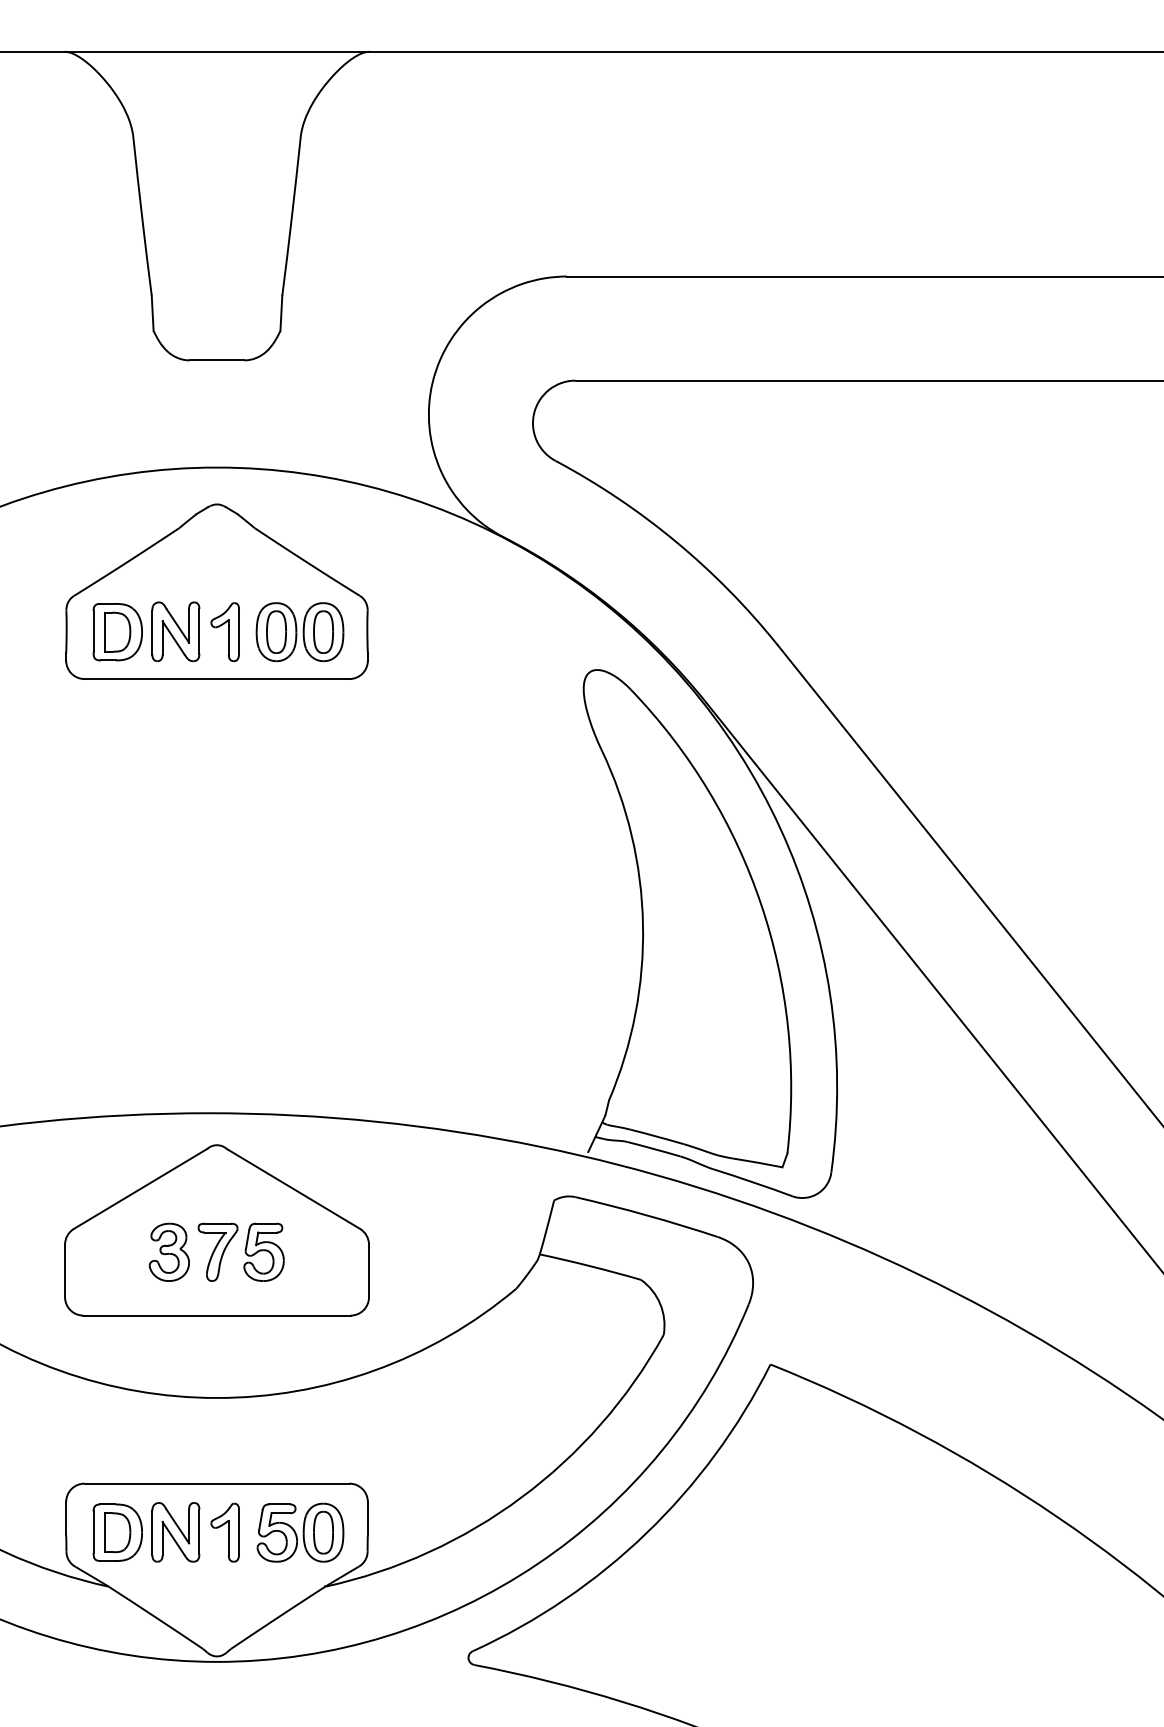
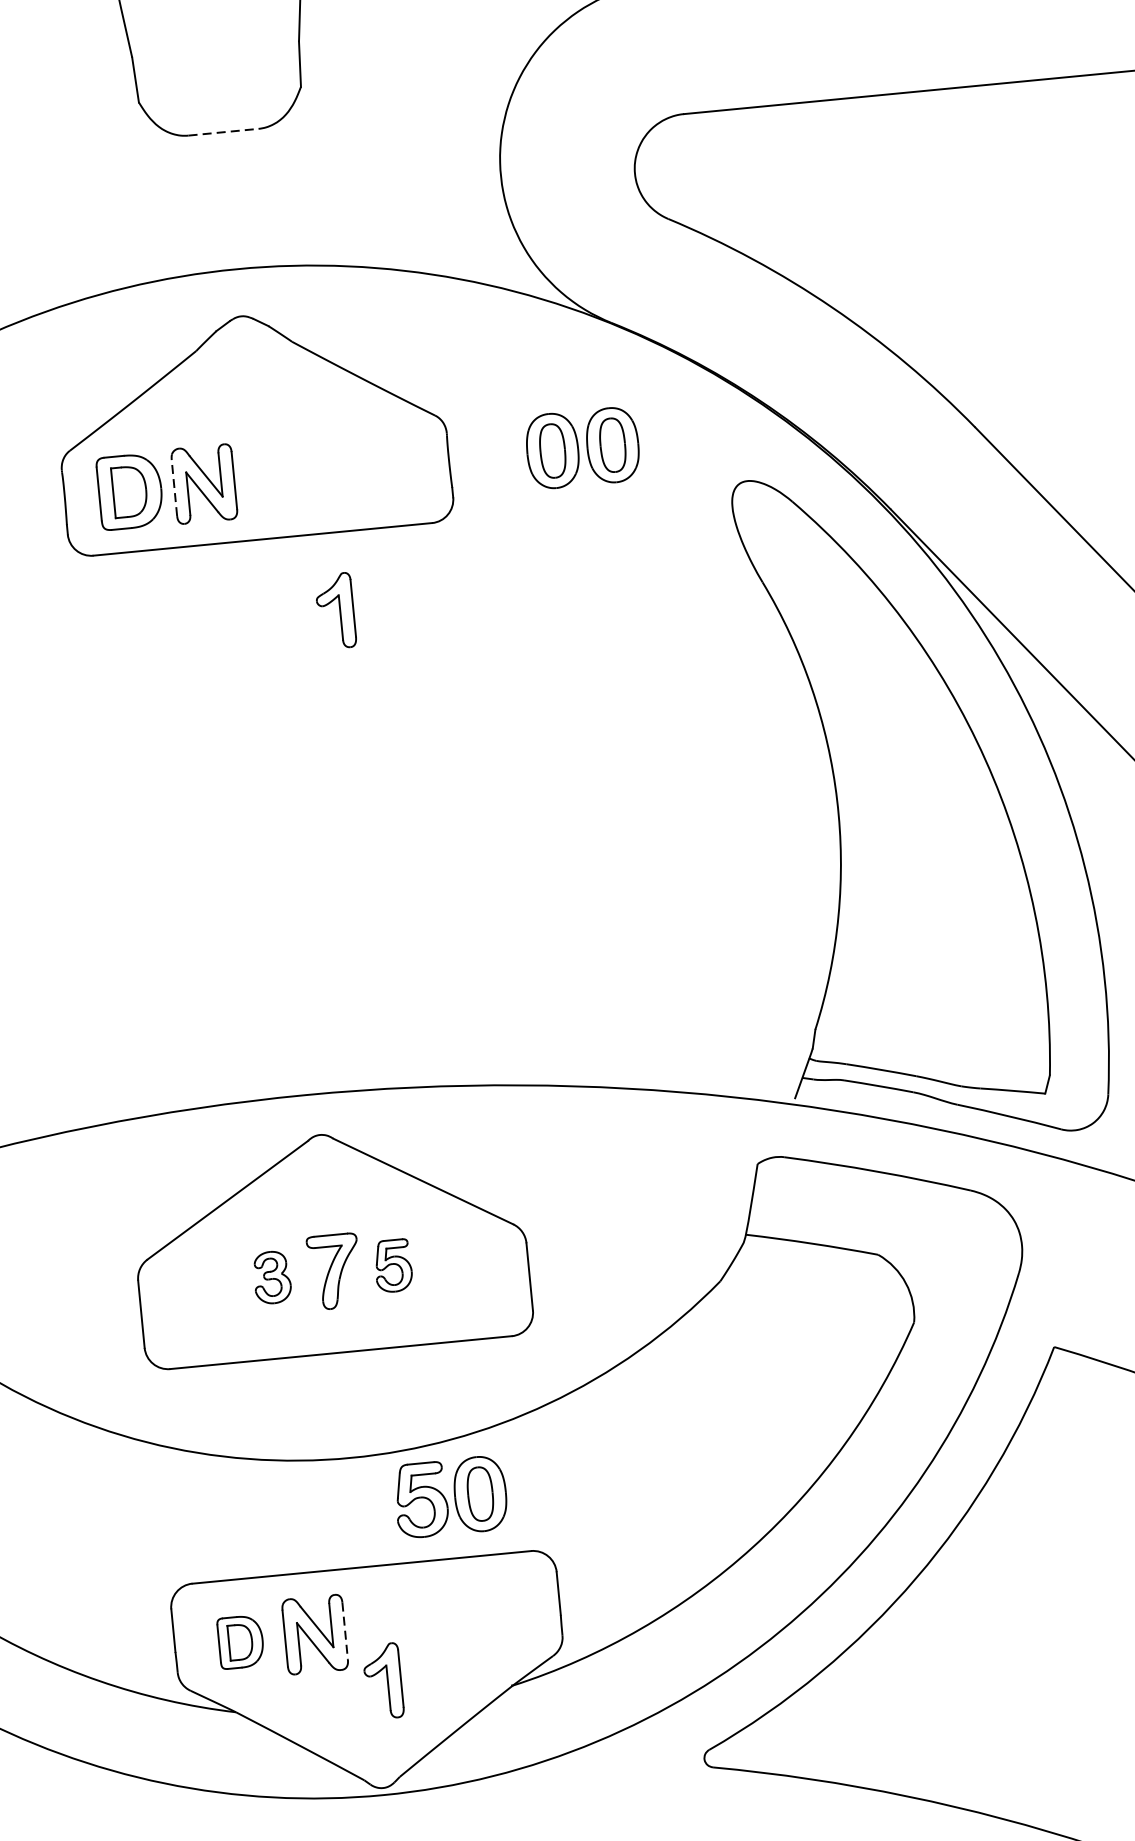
line: (217, 360) -> (224, 132), solid -> dashed
line: (152, 632) -> (174, 487), solid -> dashed
part: (224, 632) -> (334, 611), moved
part: (299, 632) -> (582, 448), moved
part: (168, 1251) -> (271, 1276), size x0.7
part: (263, 1251) -> (392, 1265), size x0.7
part: (117, 1532) -> (240, 1642), size x0.7
line: (199, 1532) -> (345, 1631), solid -> dashed
part: (224, 1532) -> (382, 1681), moved
part: (300, 1532) -> (450, 1496), moved

